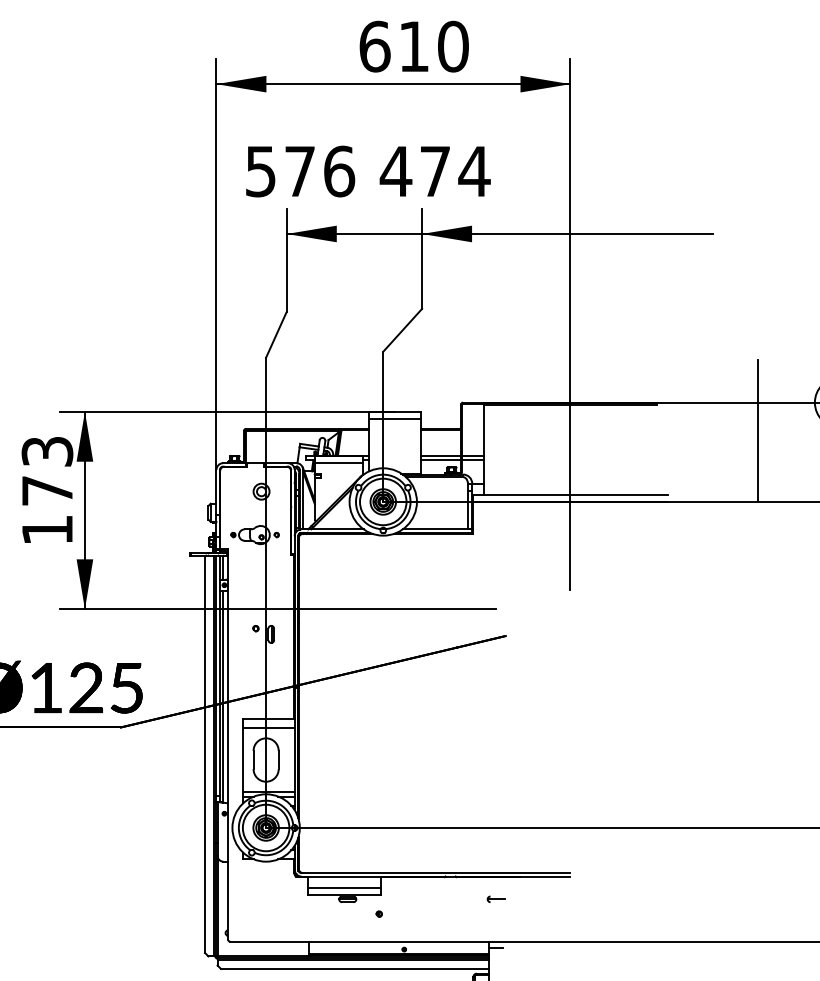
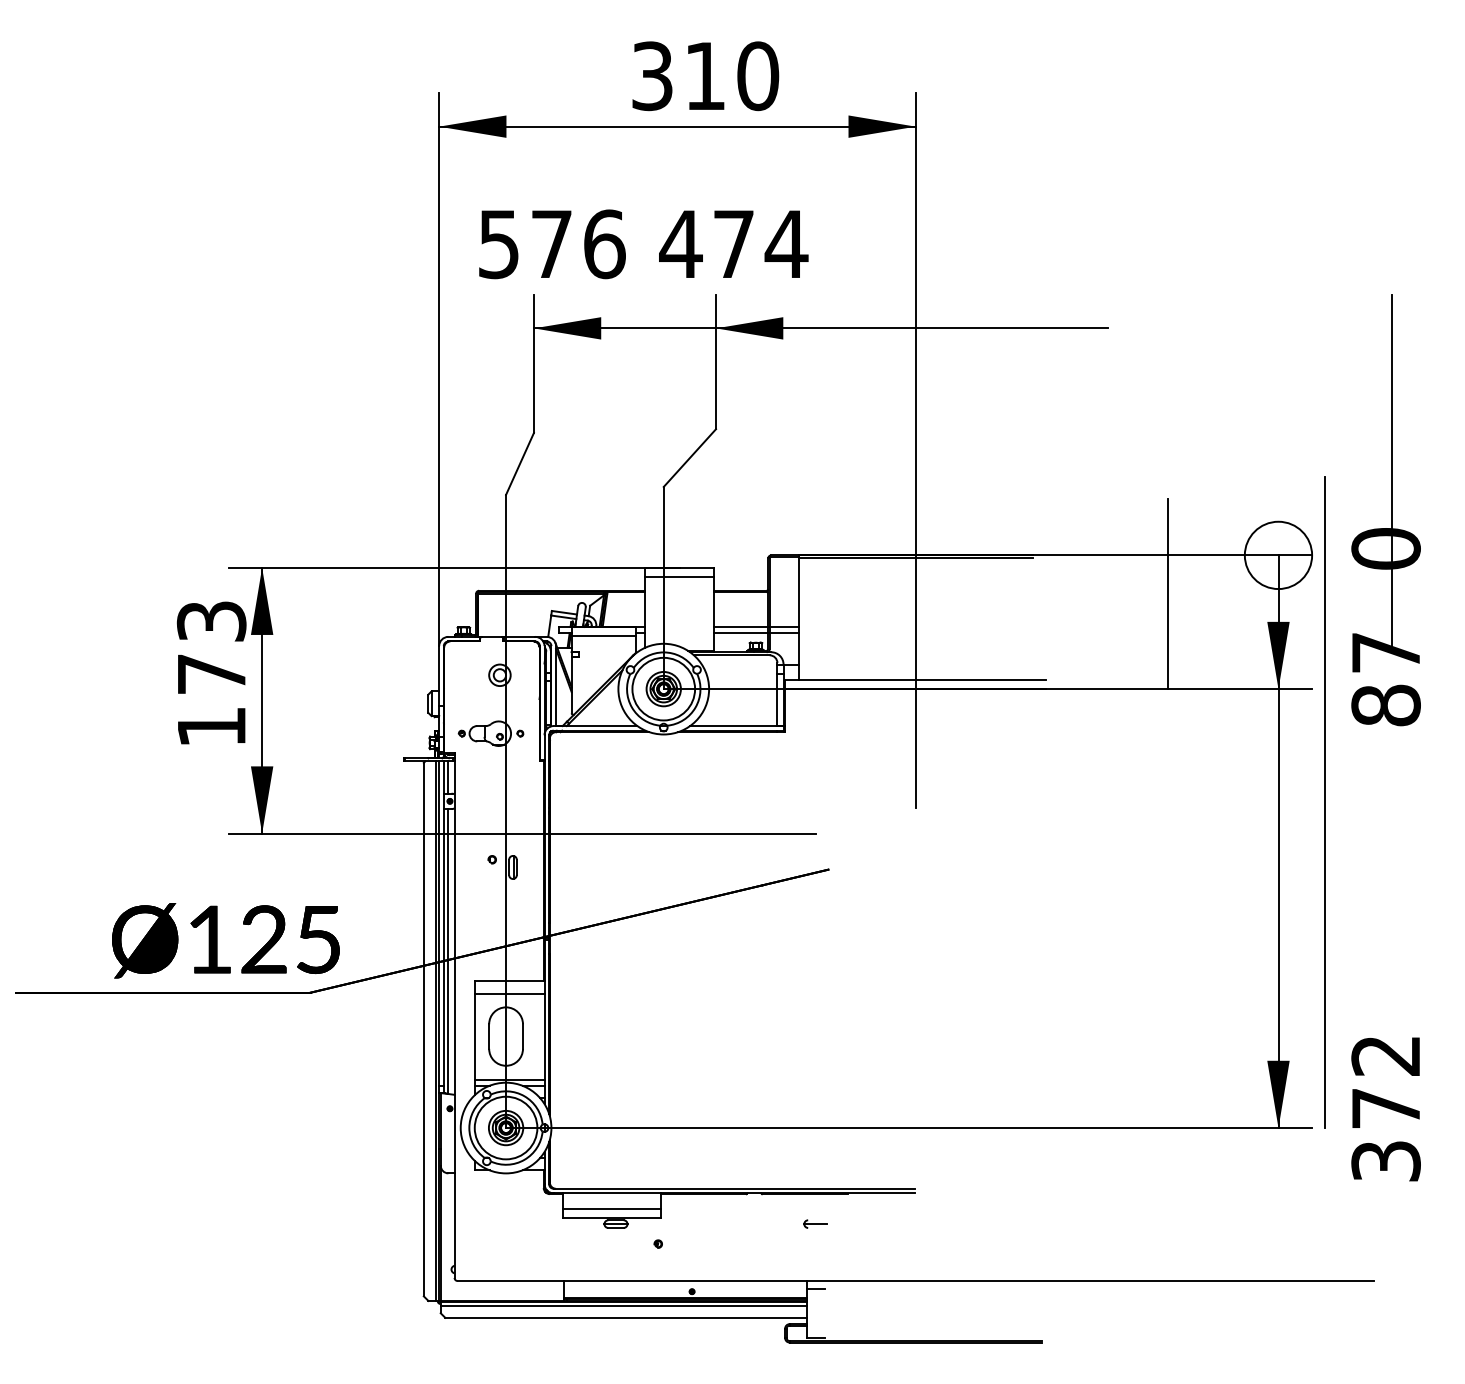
text: (374, 46) -> (652, 76), 610 -> 310

